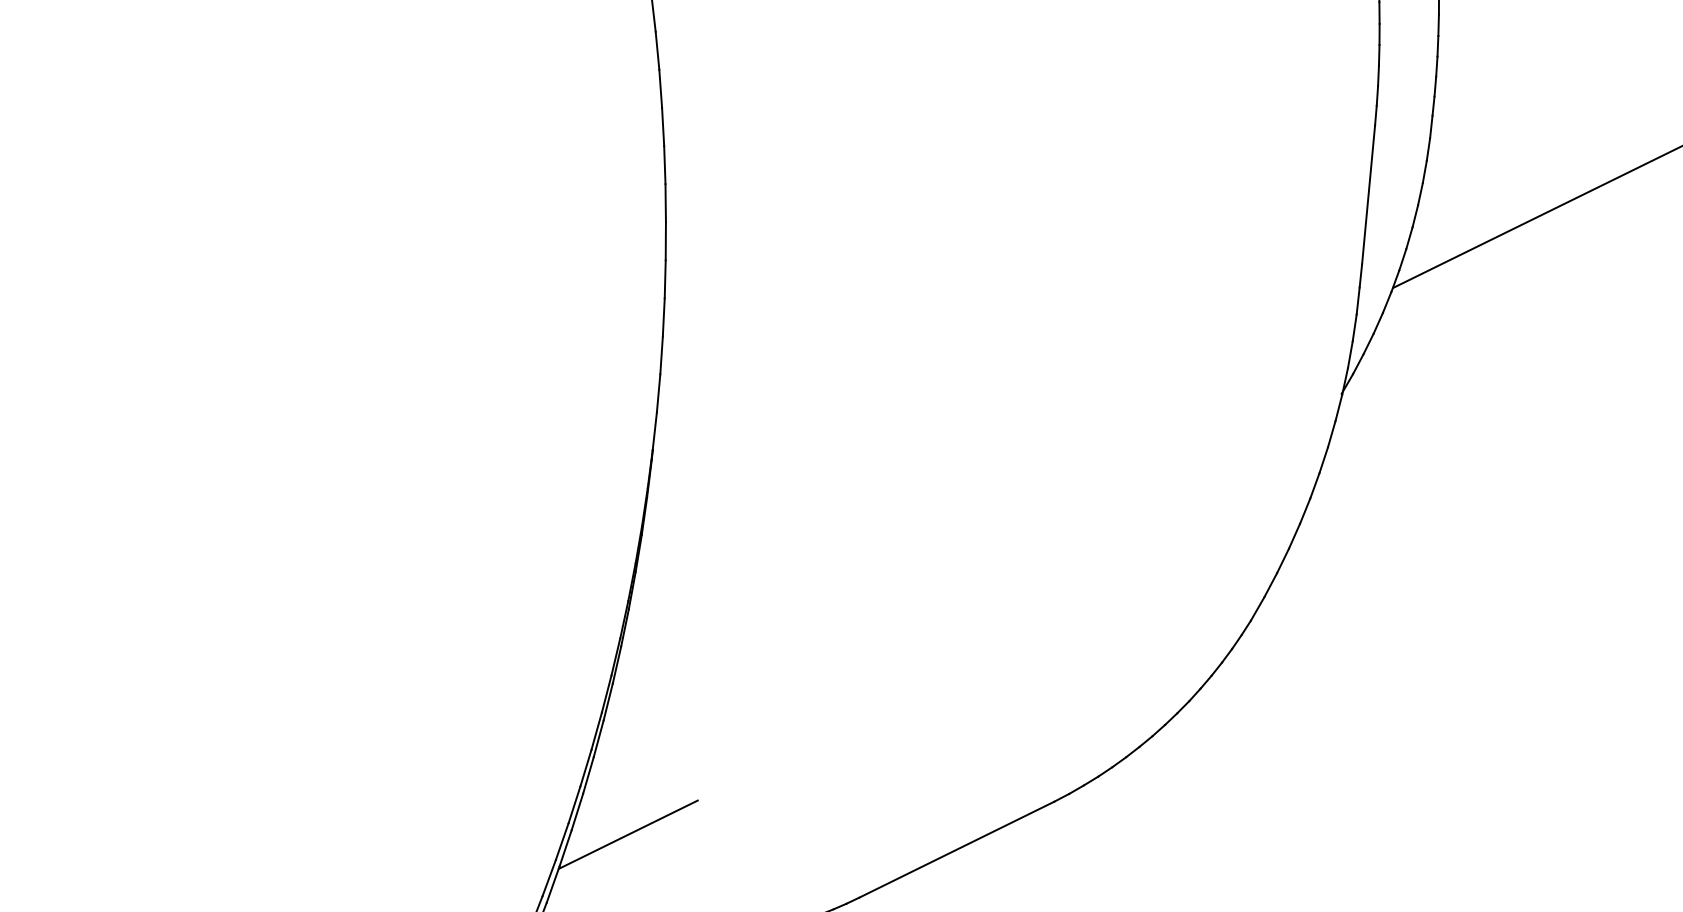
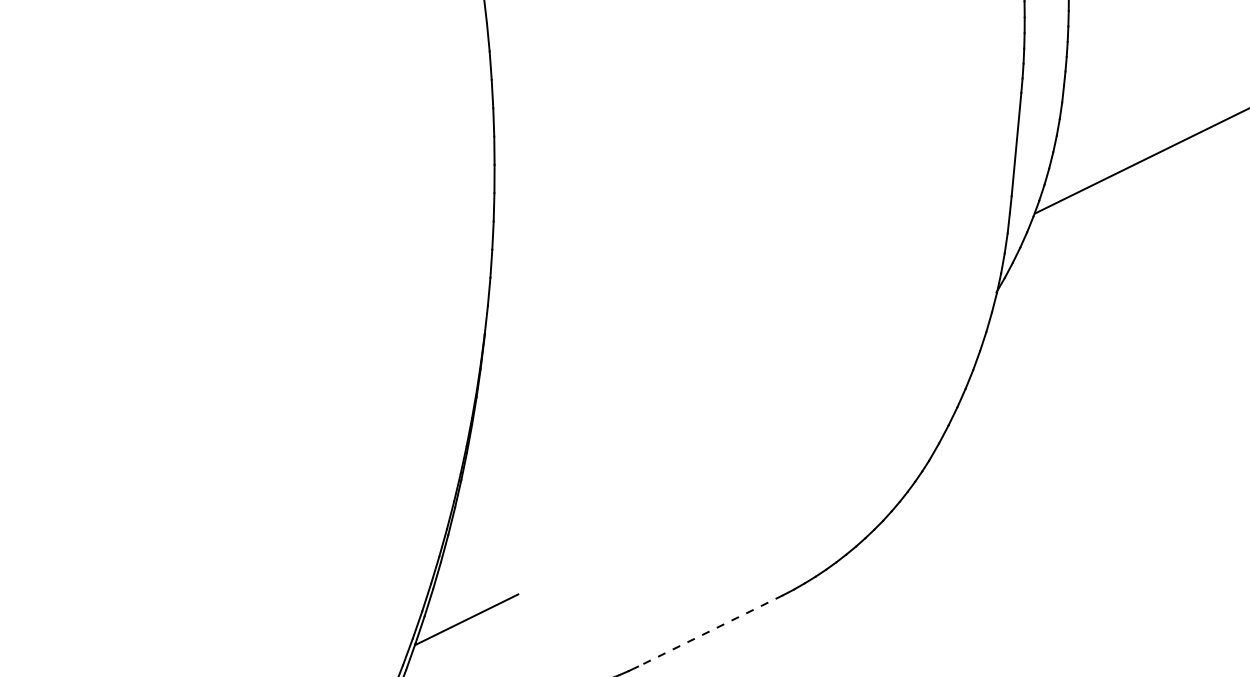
line: (956, 849) -> (710, 630), solid -> dashed

